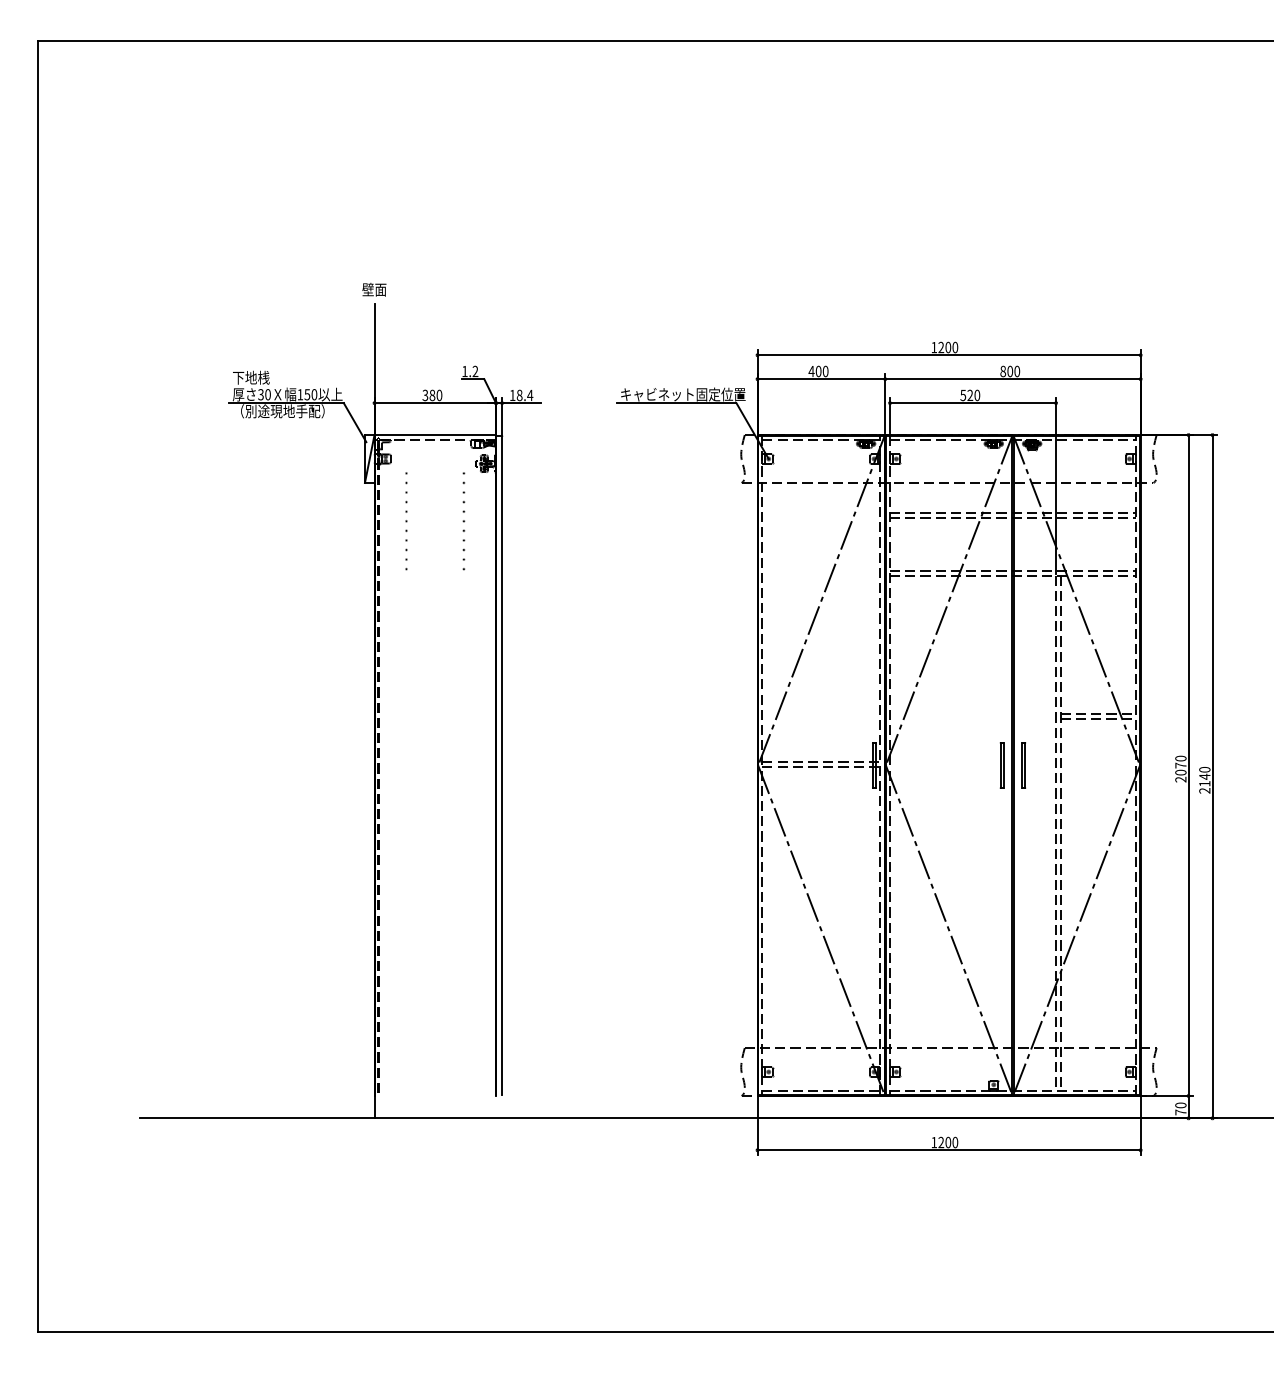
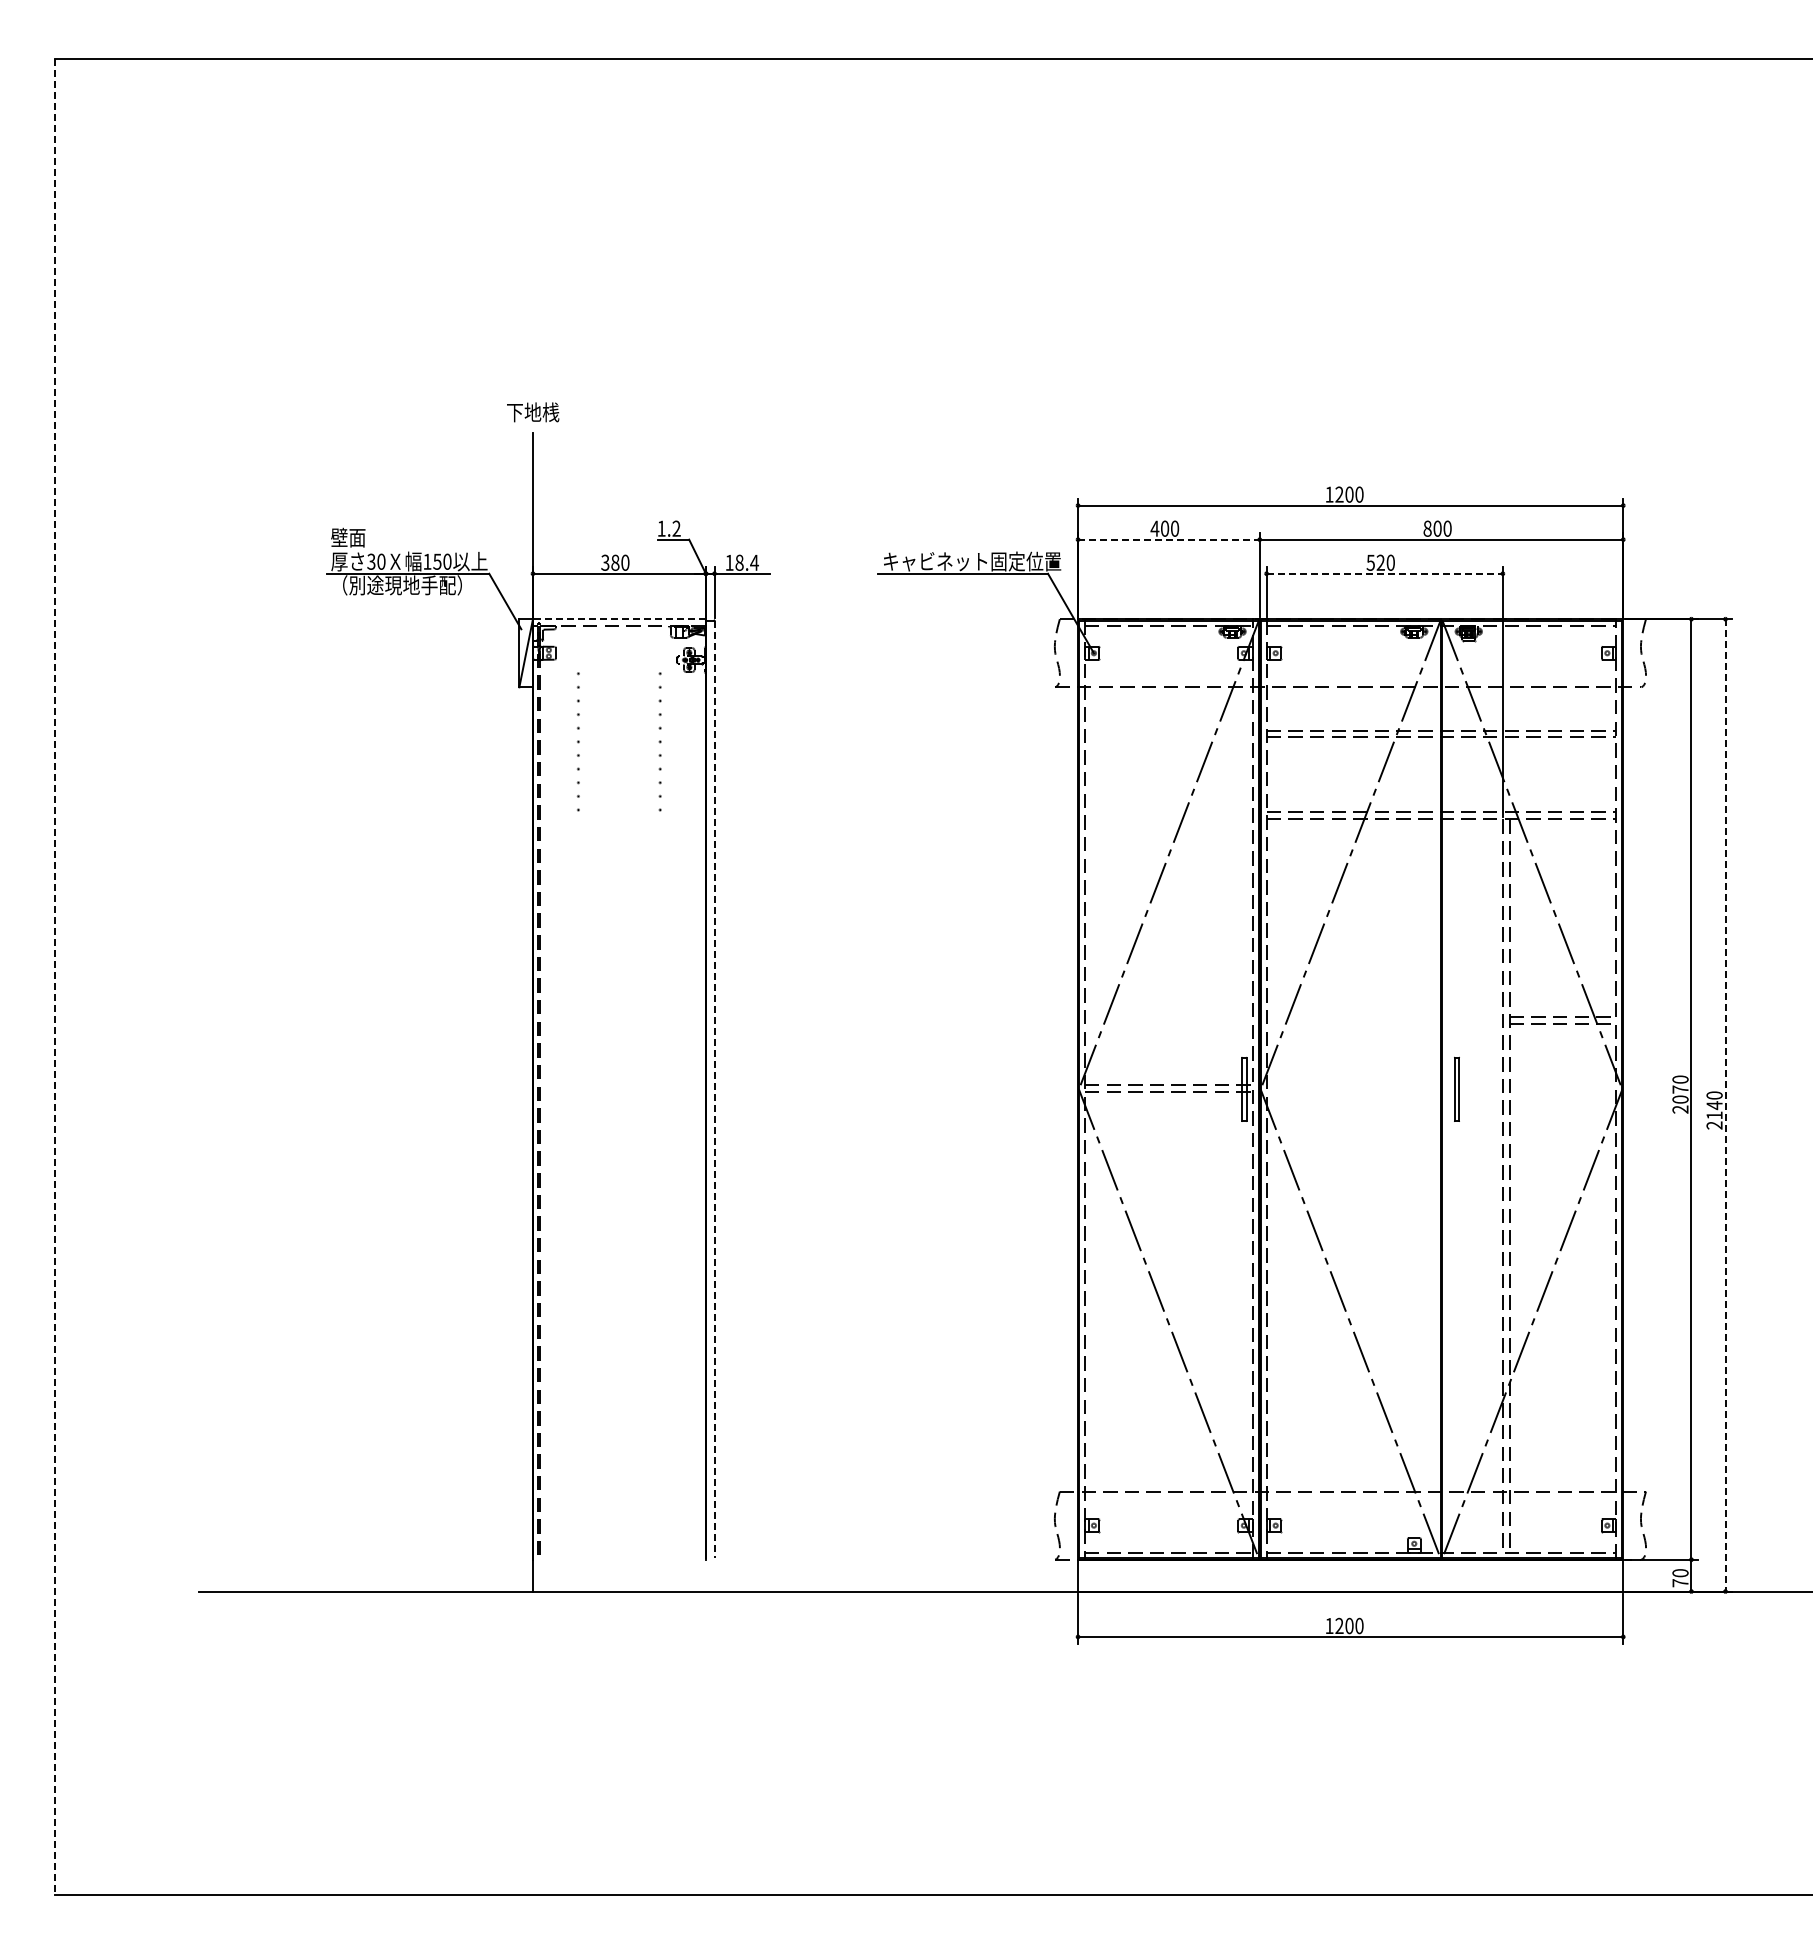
text: (374, 289) -> (533, 412), 壁面 -> 下地桟
text: (251, 377) -> (357, 537), 下地桟 -> 壁面
line: (821, 379) -> (1168, 539), solid -> dashed
line: (973, 402) -> (1385, 573), solid -> dashed
line: (434, 435) -> (618, 619), solid -> dashed
line: (38, 686) -> (54, 977), solid -> dashed
part: (1002, 764) -> (1426, 1088), removed
line: (502, 765) -> (714, 1089), solid -> dashed
line: (1212, 776) -> (1725, 1105), solid -> dashed

